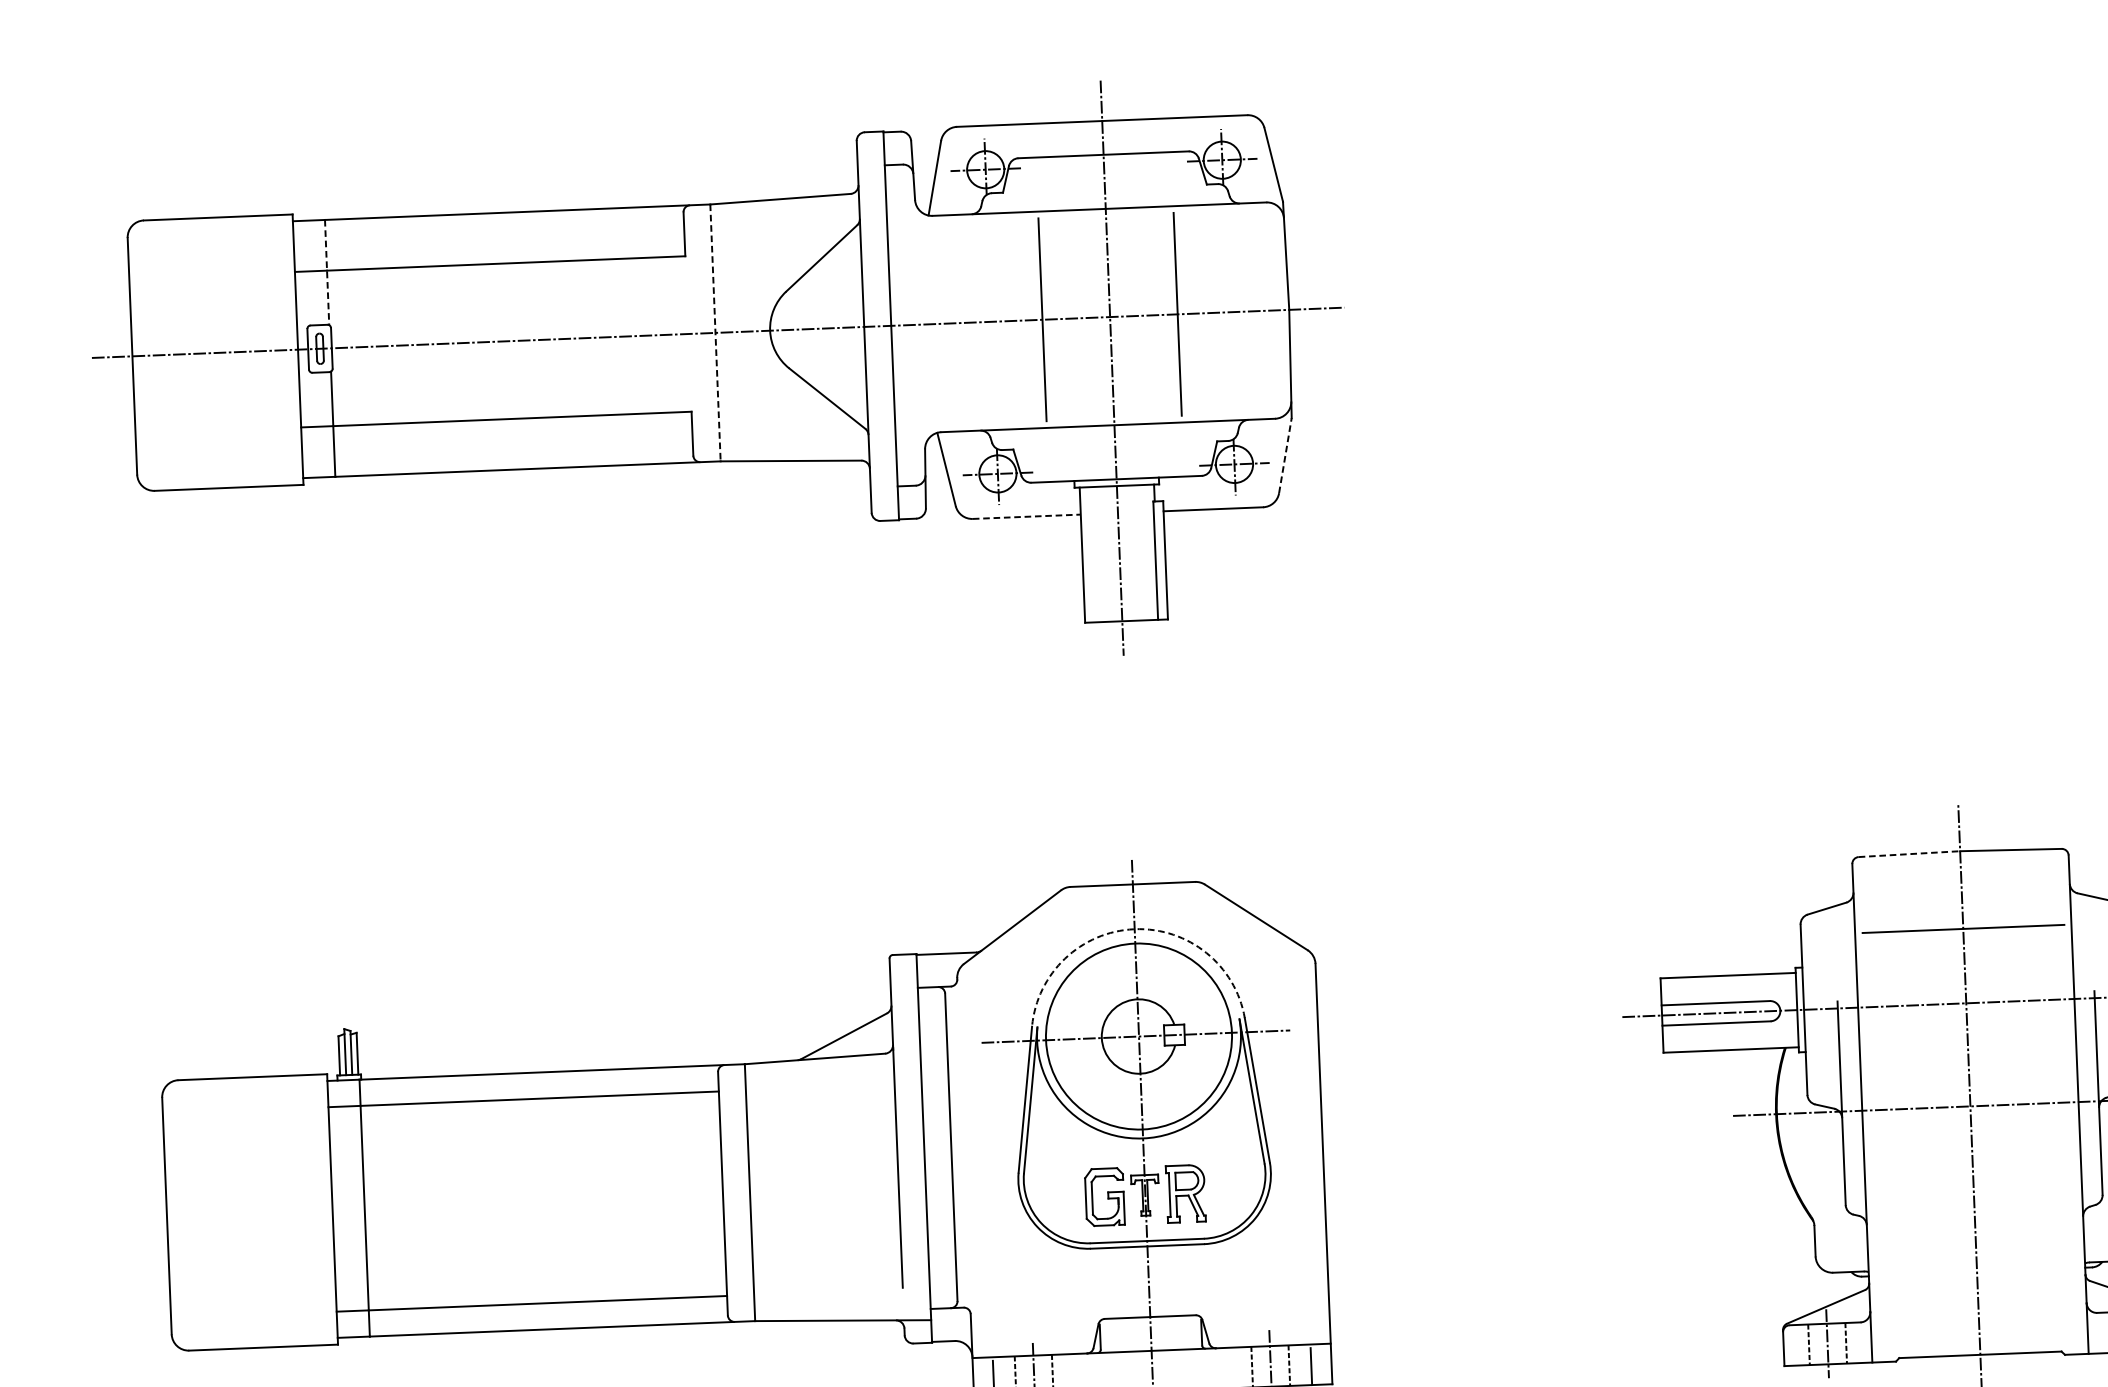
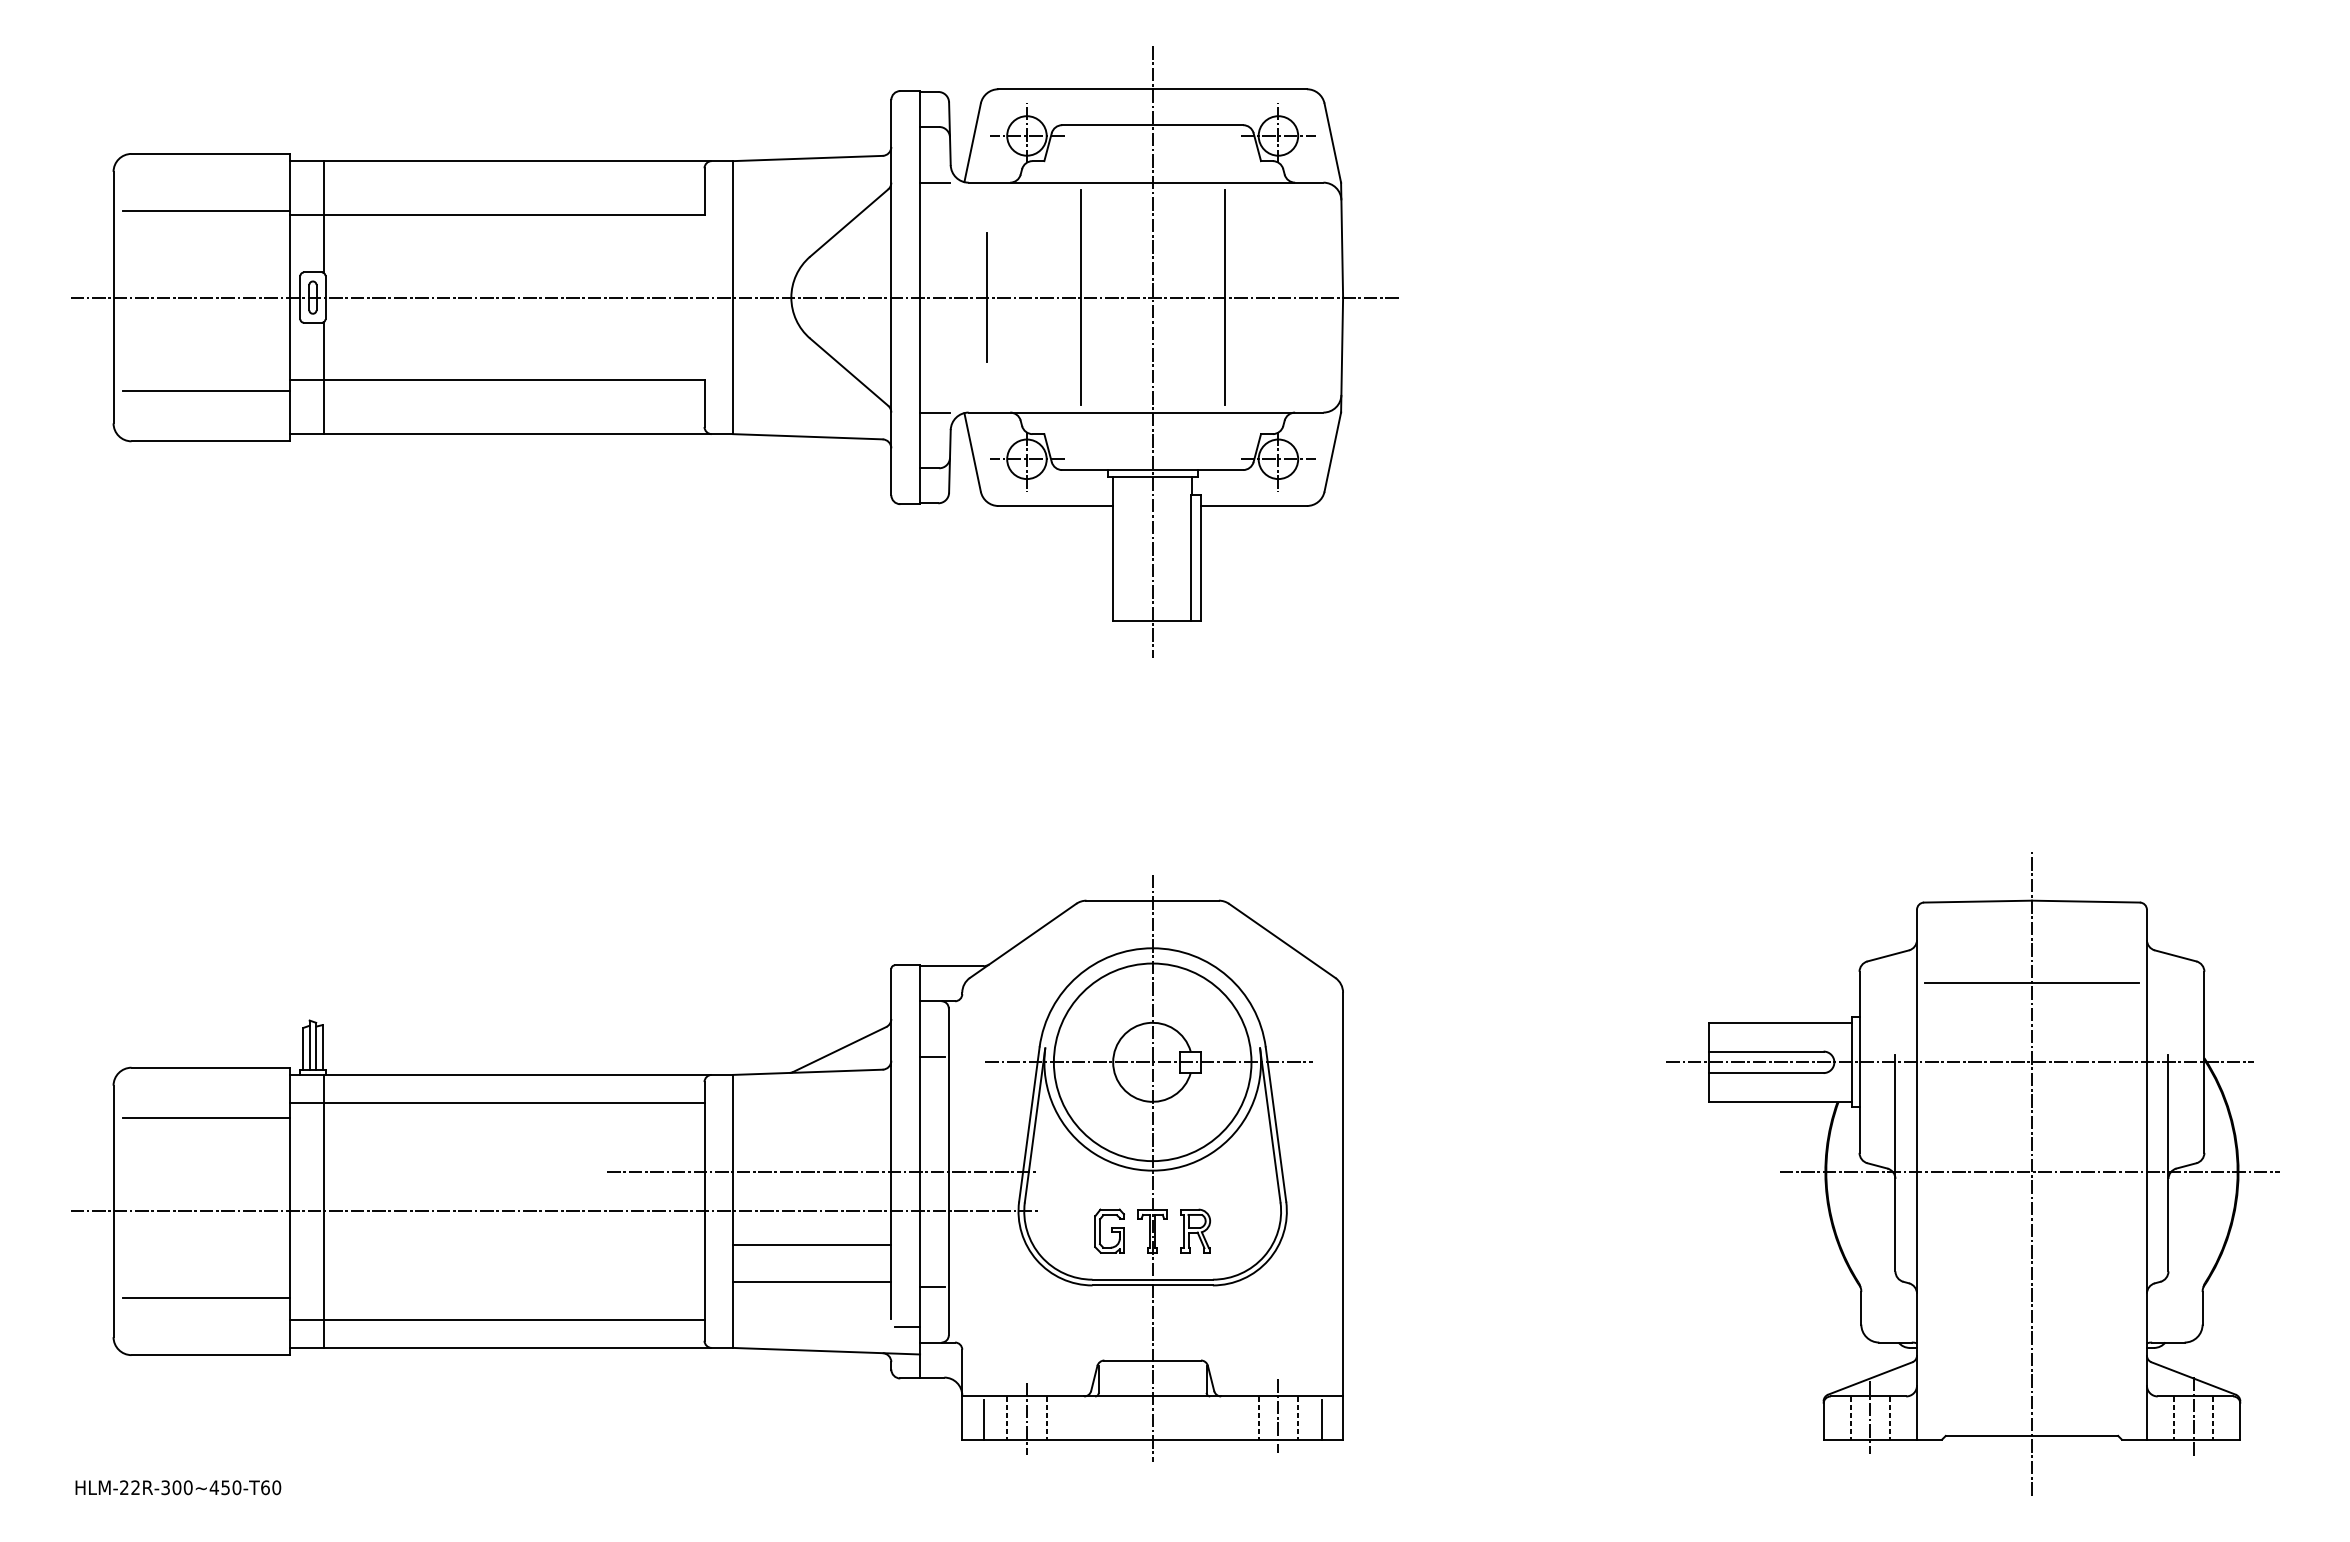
line: (900, 216) -> (934, 182), added
line: (215, 271) -> (205, 211), added
line: (326, 273) -> (323, 217), dashed -> solid
line: (953, 323) -> (986, 297), added
line: (715, 332) -> (733, 297), dashed -> solid
line: (909, 433) -> (934, 412), added
line: (222, 441) -> (205, 391), added
line: (1285, 455) -> (1332, 451), dashed -> solid
line: (1027, 517) -> (1056, 506), dashed -> solid
line: (1909, 854) -> (1978, 901), dashed -> solid
arc: (1134, 929) -> (1152, 948), dashed -> solid
line: (931, 1040) -> (932, 1057), added
line: (249, 1125) -> (205, 1118), added
line: (832, 1151) -> (822, 1171), added
part: (1185, 1193) -> (1195, 1230), size x0.71
part: (1104, 1196) -> (1109, 1230), size x0.71
line: (580, 1199) -> (553, 1211), added
line: (825, 1221) -> (812, 1245), added
line: (827, 1255) -> (812, 1281), added
line: (940, 1255) -> (932, 1286), added
line: (256, 1293) -> (205, 1297), added
line: (918, 1294) -> (907, 1326), added

